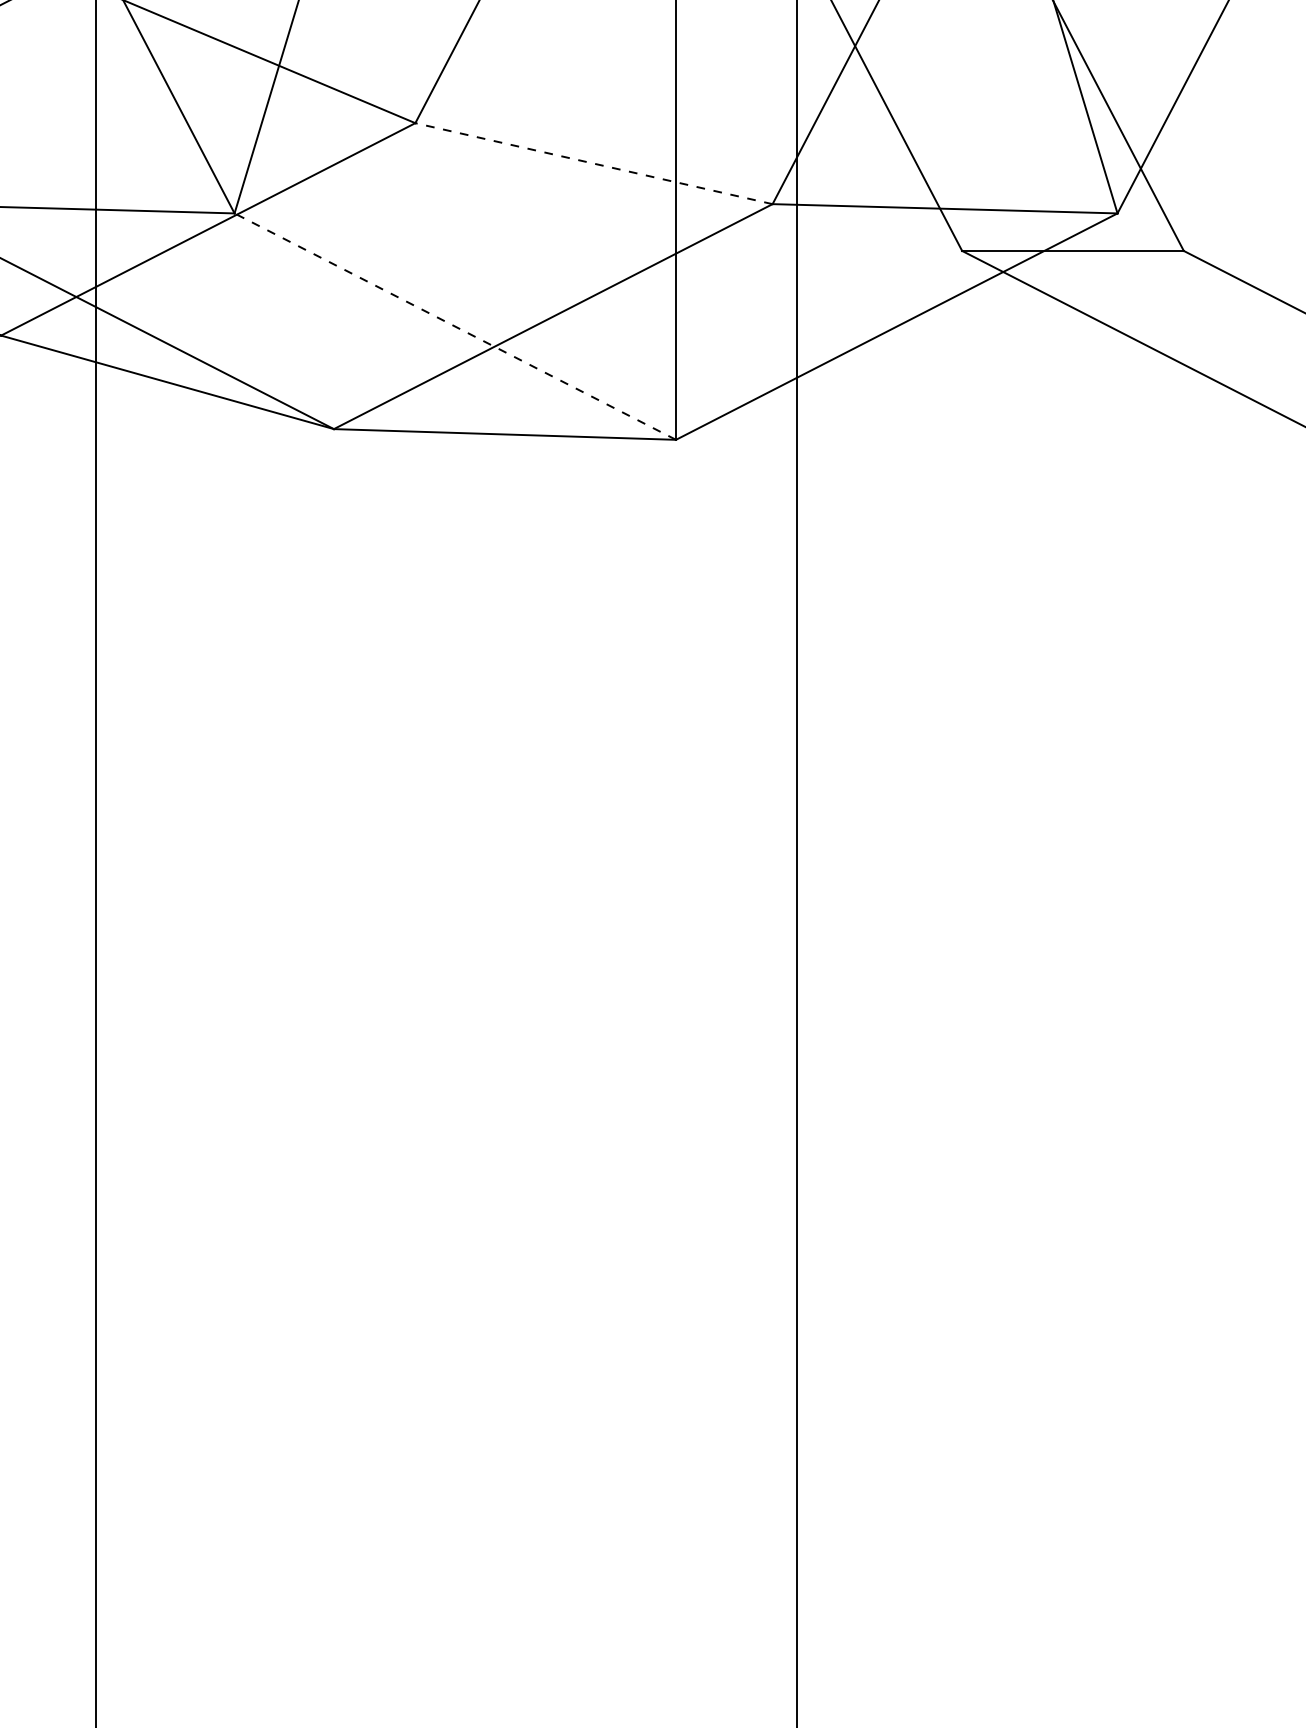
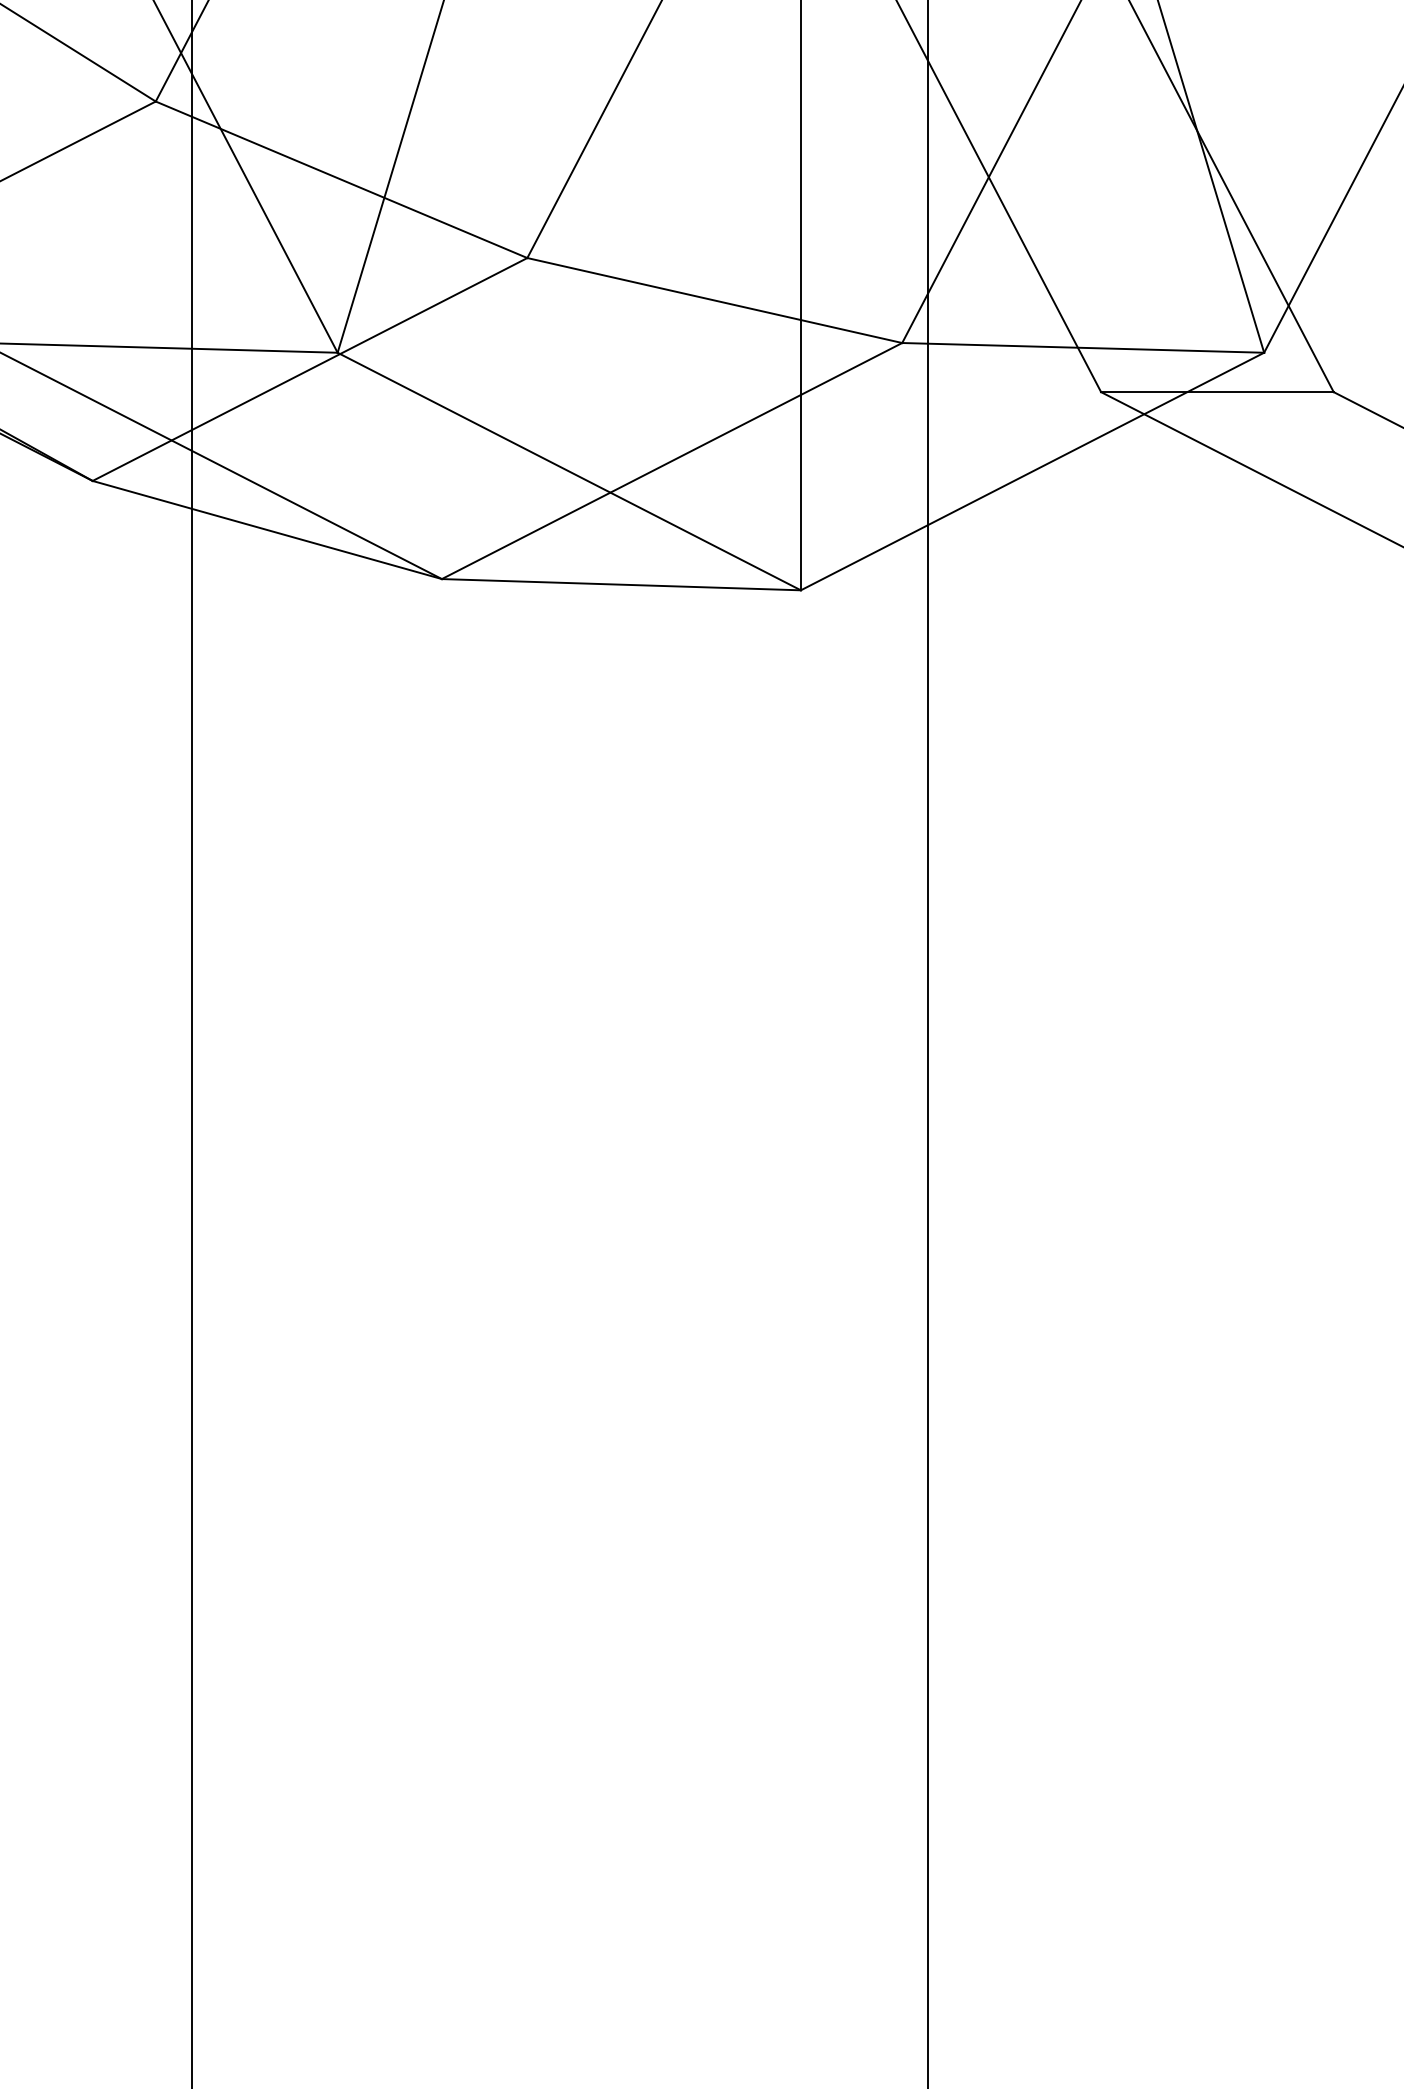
line: (593, 163) -> (714, 300), dashed -> solid
line: (454, 326) -> (568, 471), dashed -> solid

